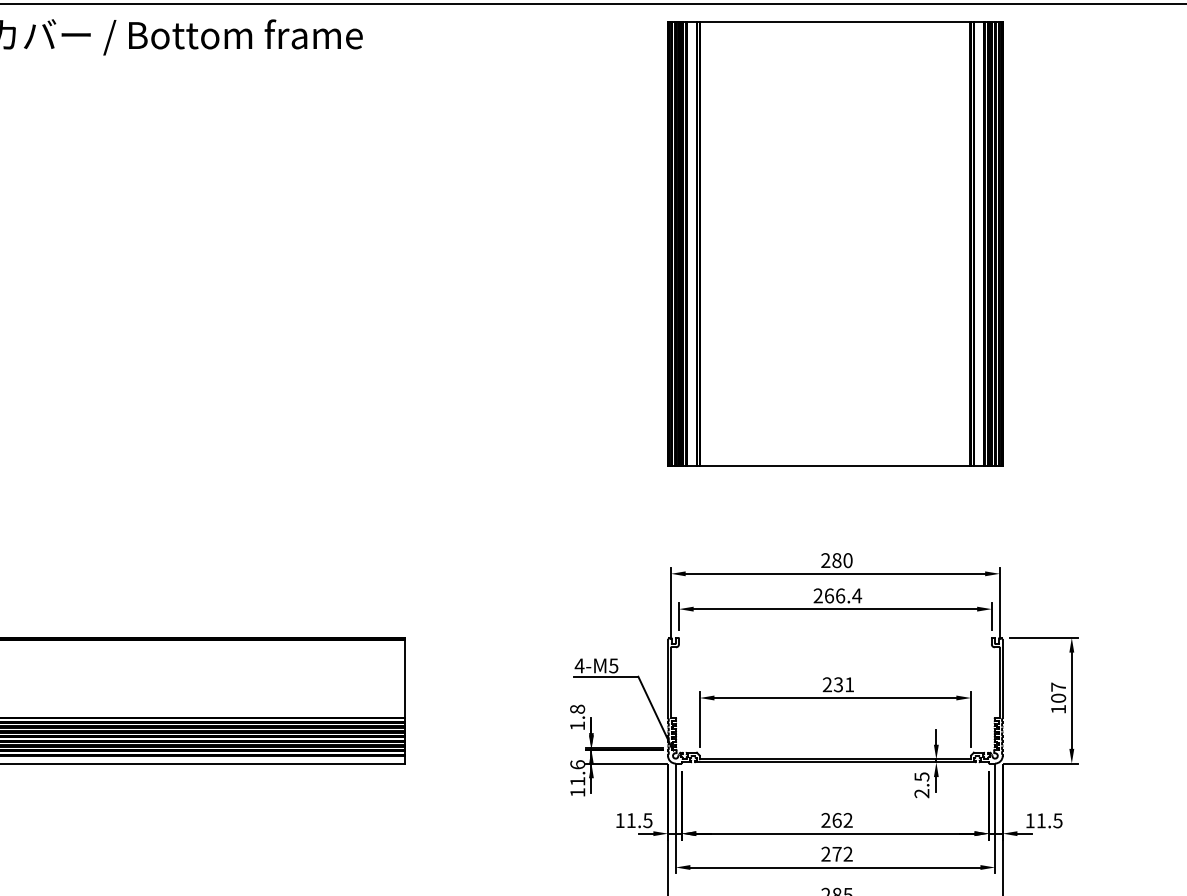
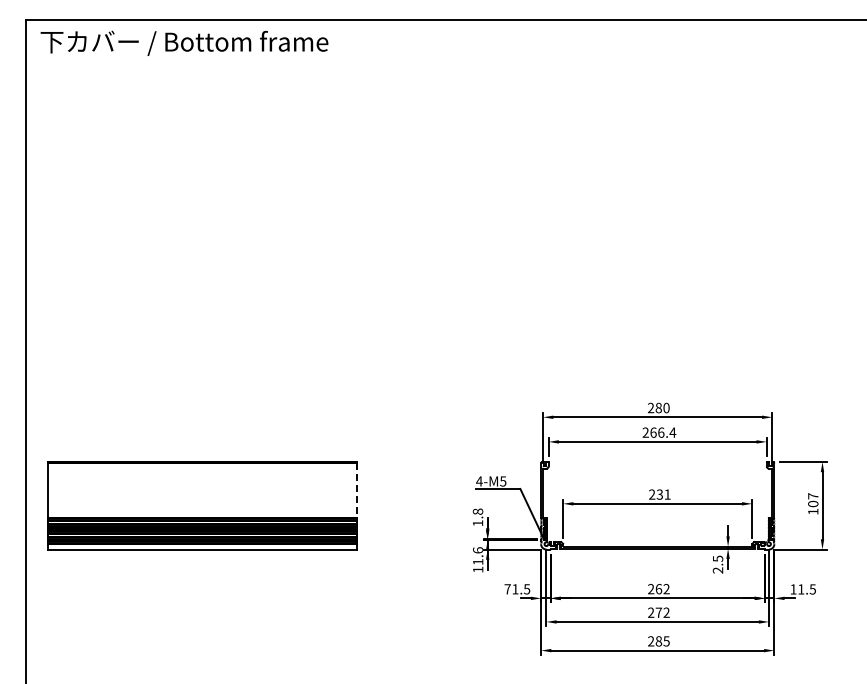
part: (835, 244) -> (657, 187), removed
line: (404, 680) -> (357, 491), solid -> dashed
text: (619, 820) -> (507, 589), 11.5 -> 71.5

